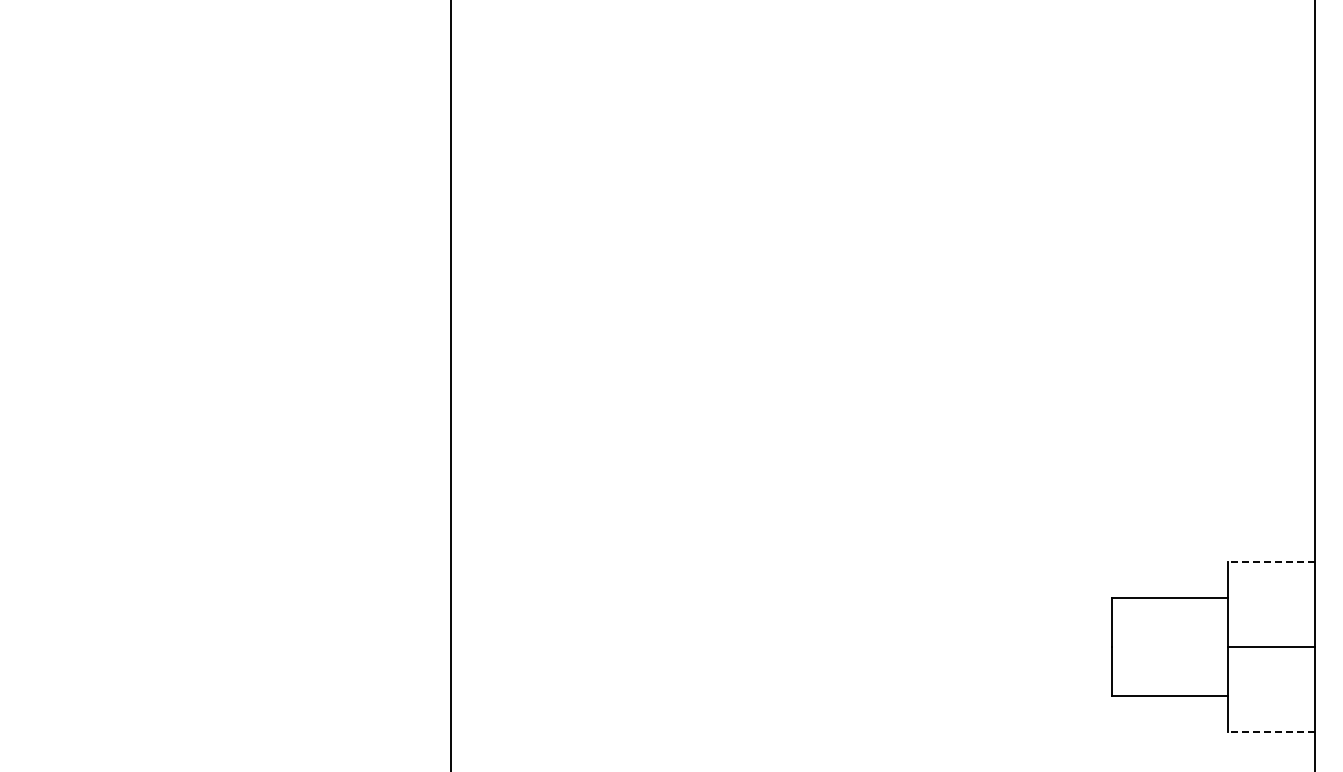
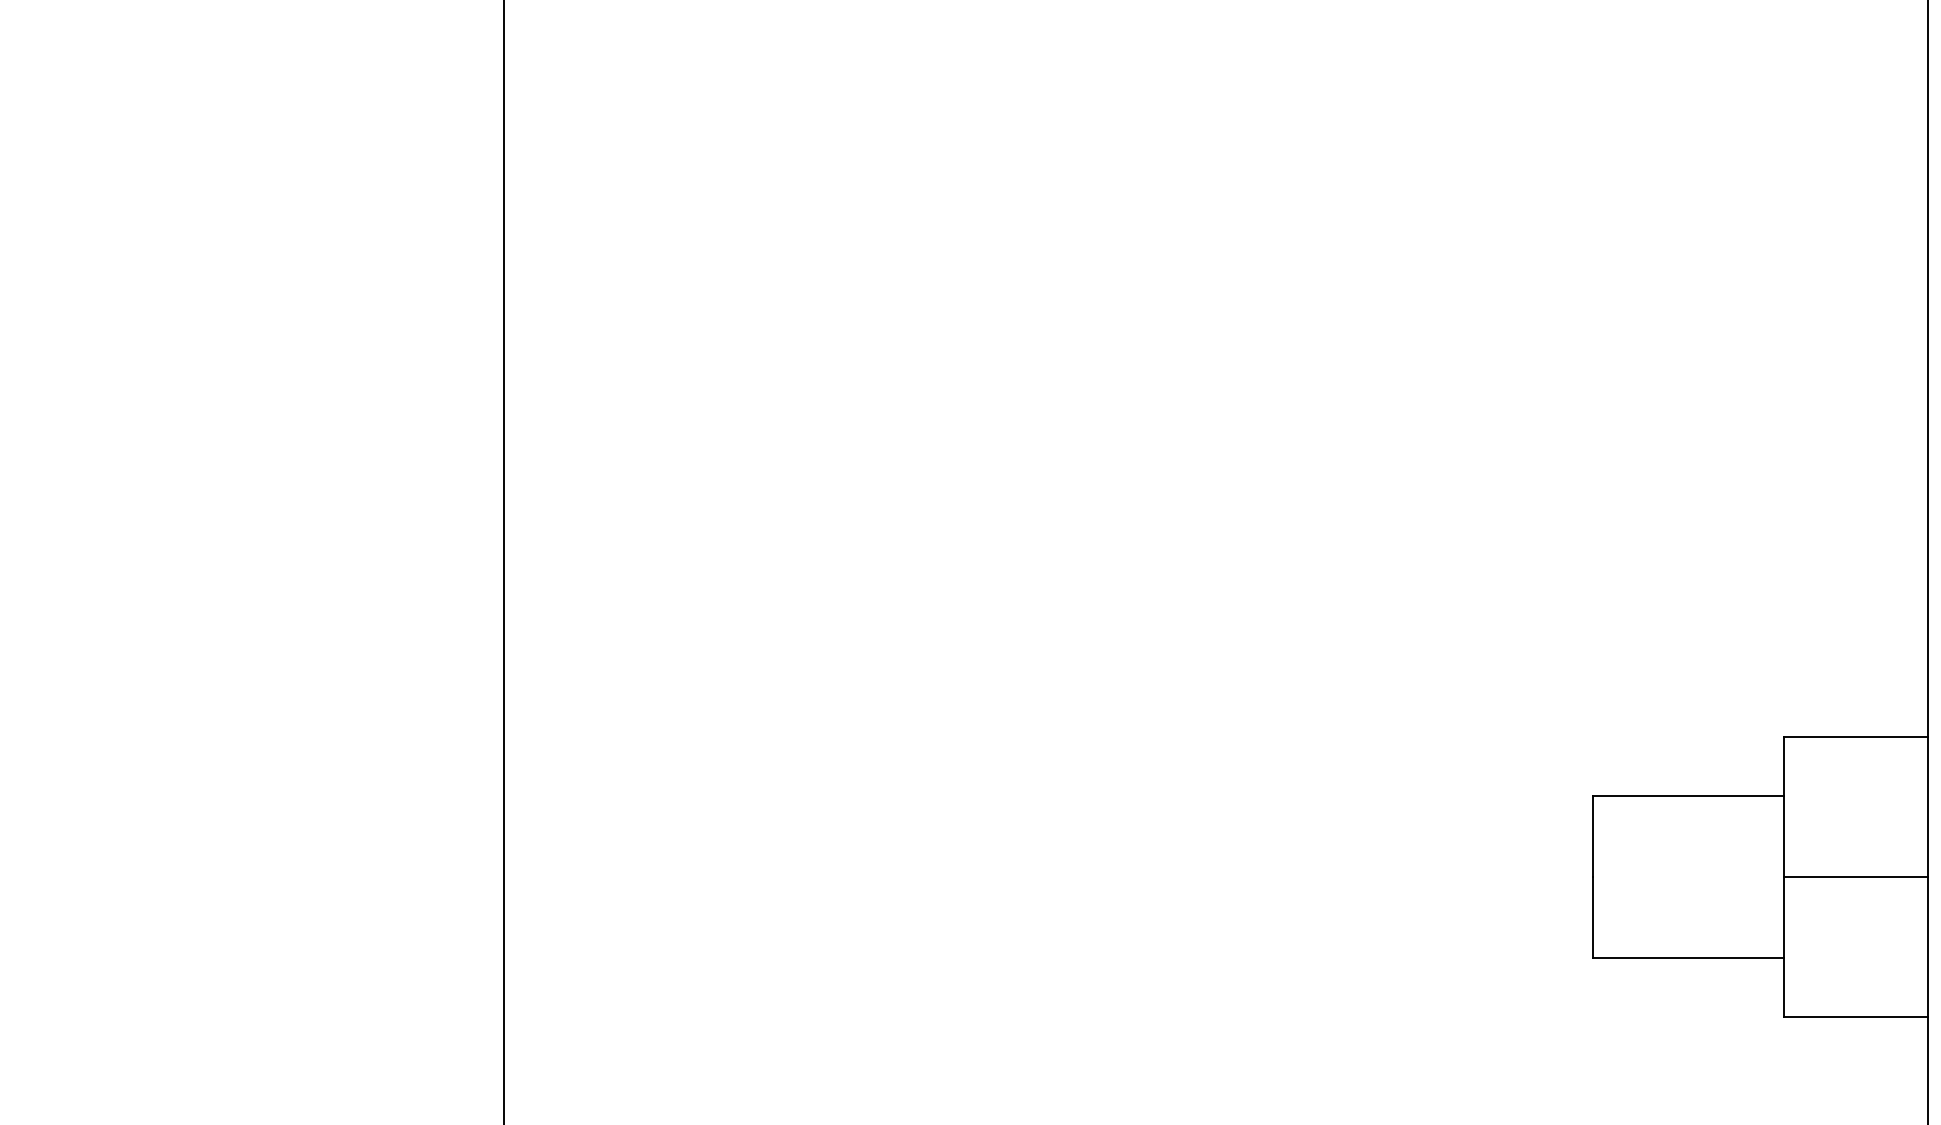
line: (1271, 561) -> (1856, 736), dashed -> solid
line: (1271, 731) -> (1856, 1016), dashed -> solid

